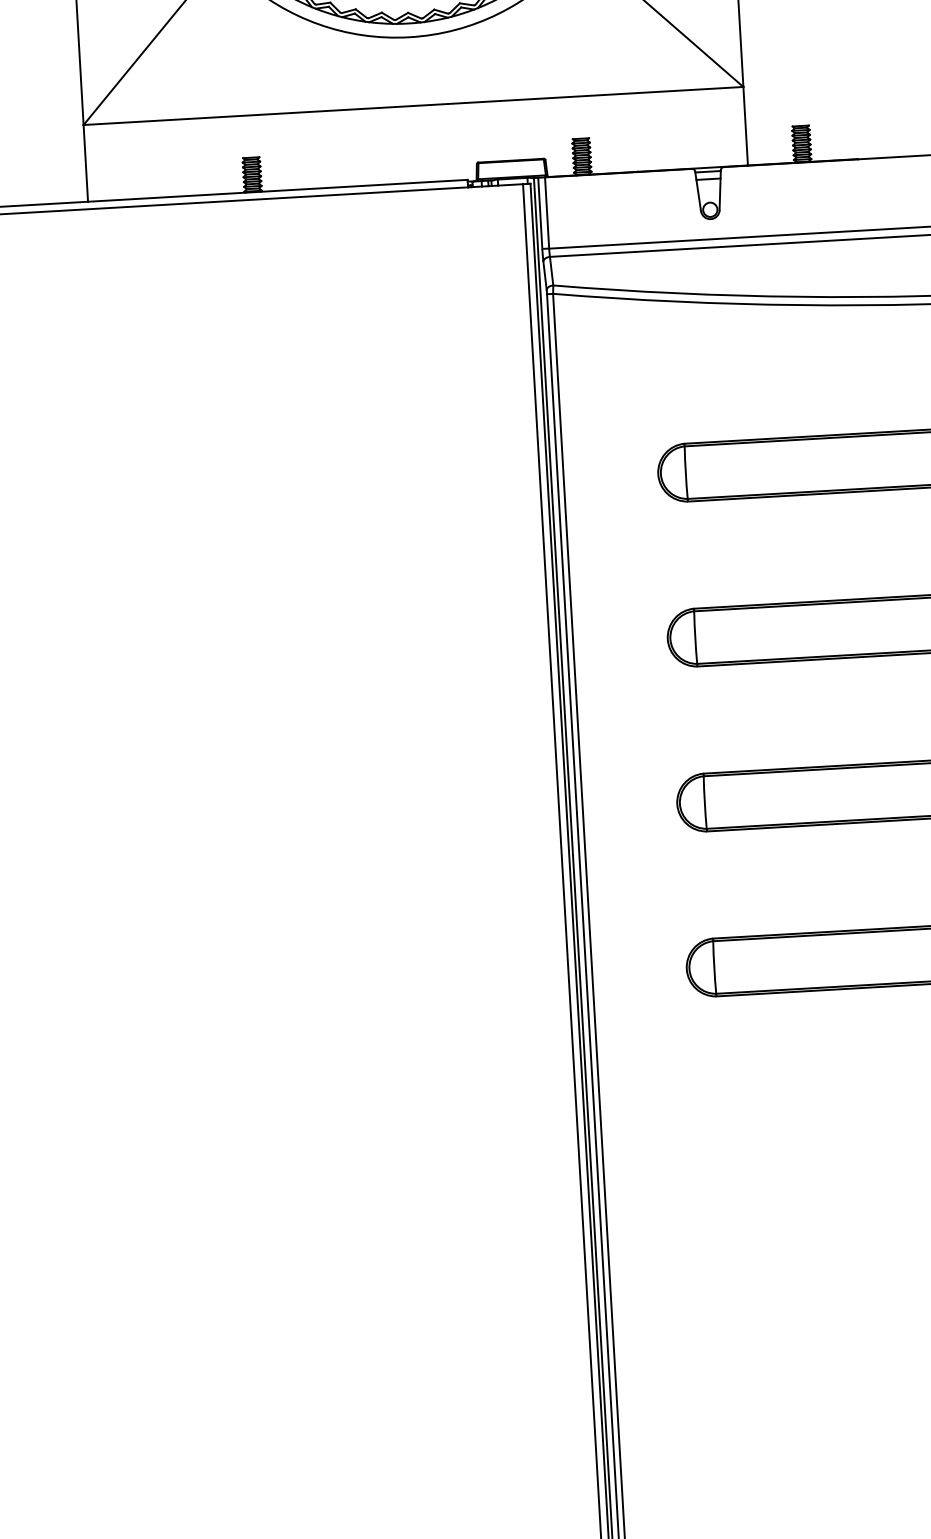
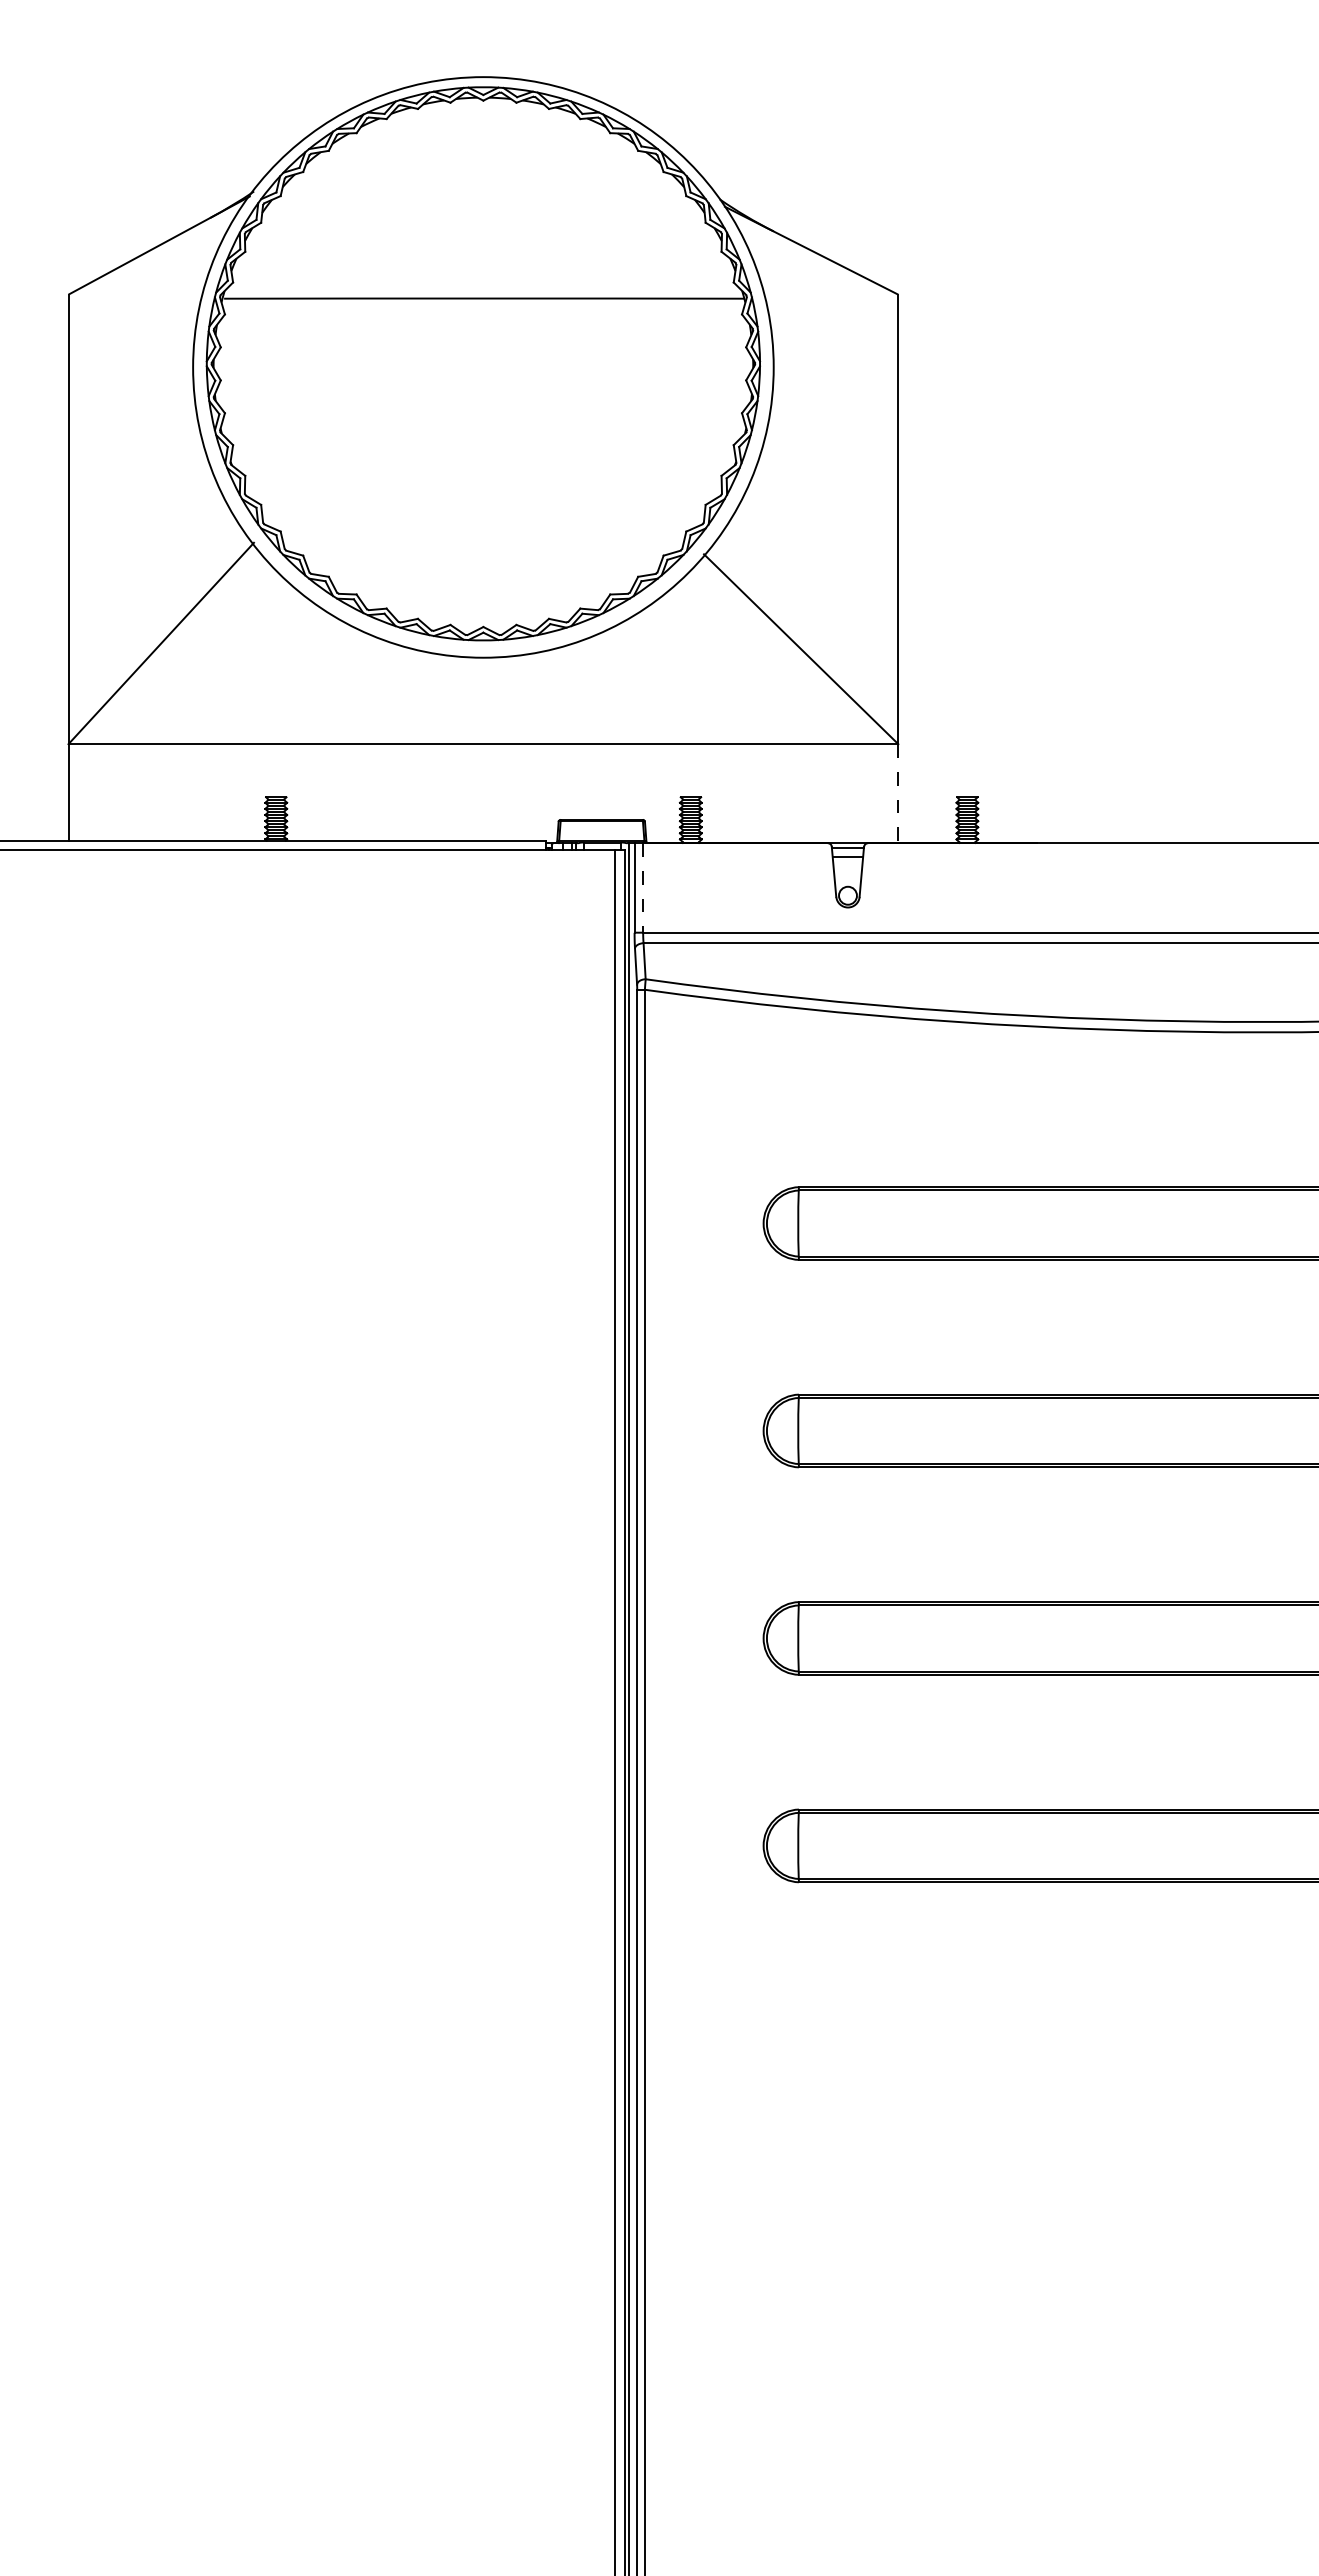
line: (745, 126) -> (898, 794), solid -> dashed
line: (547, 213) -> (643, 888), solid -> dashed

